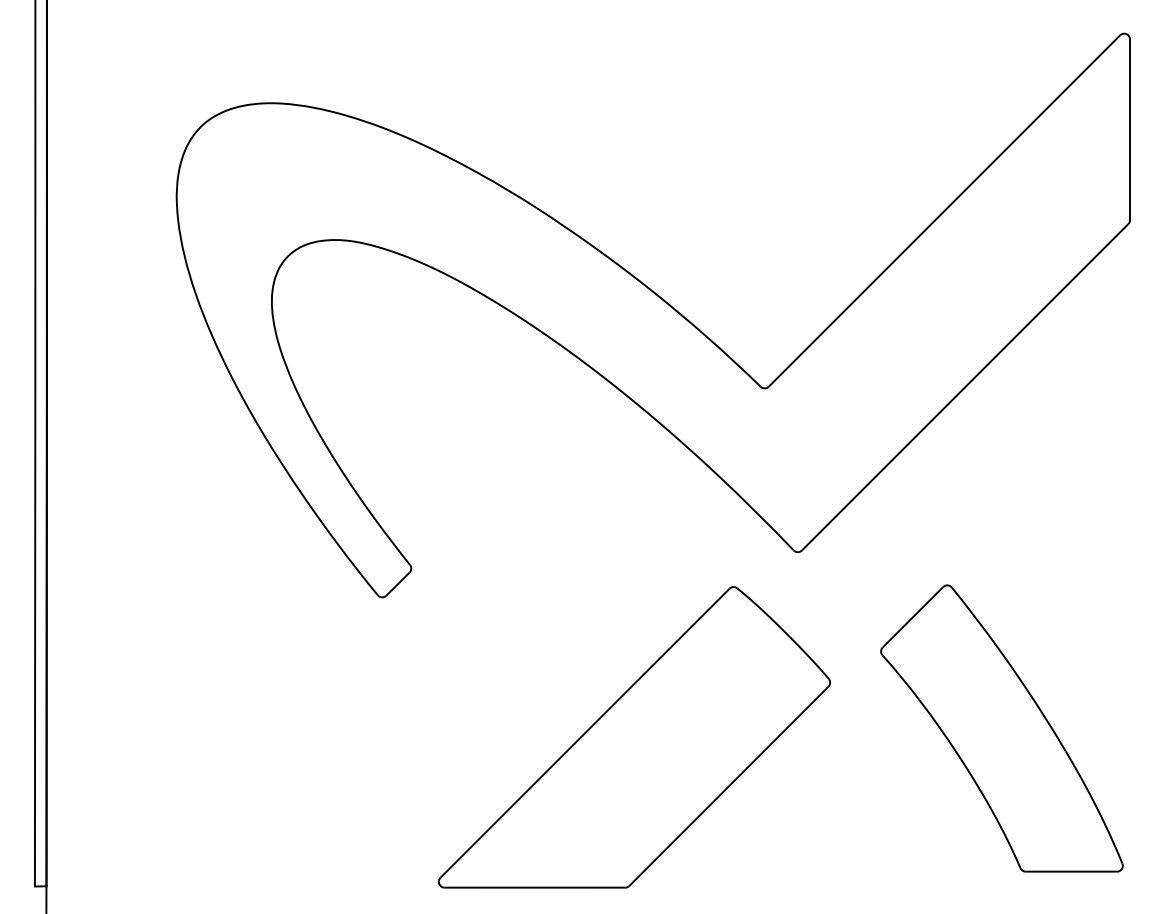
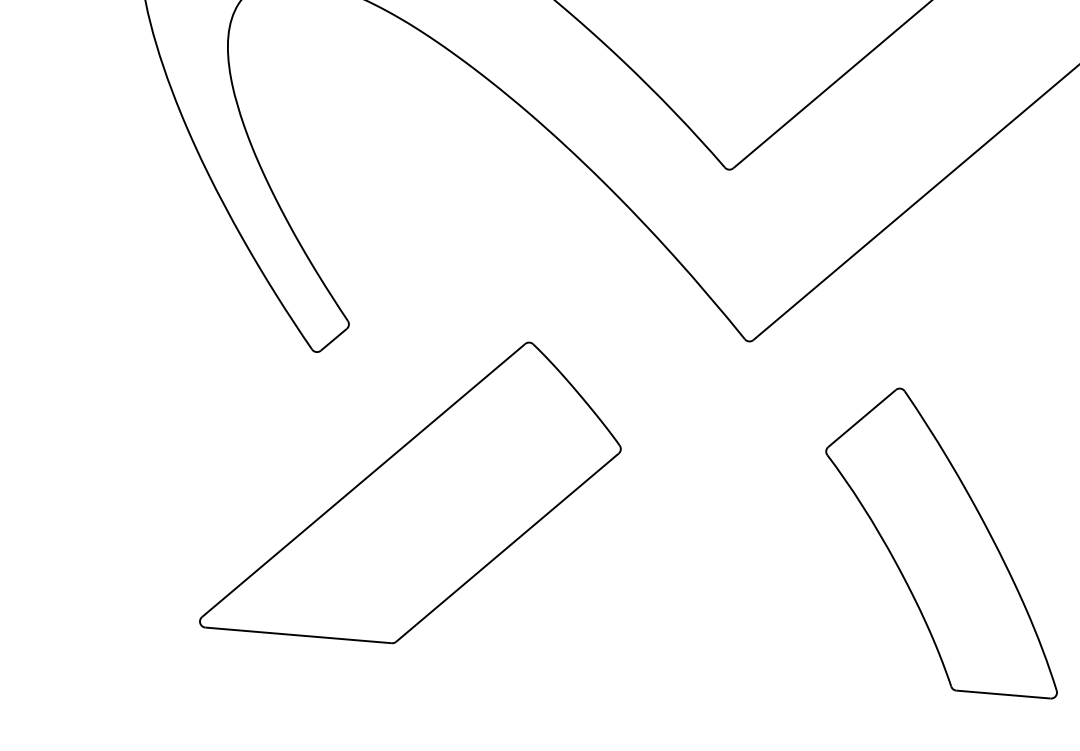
part: (634, 737) -> (414, 489), moved

